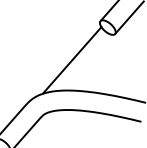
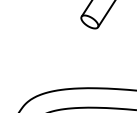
line: (71, 60) -> (58, 59), removed

